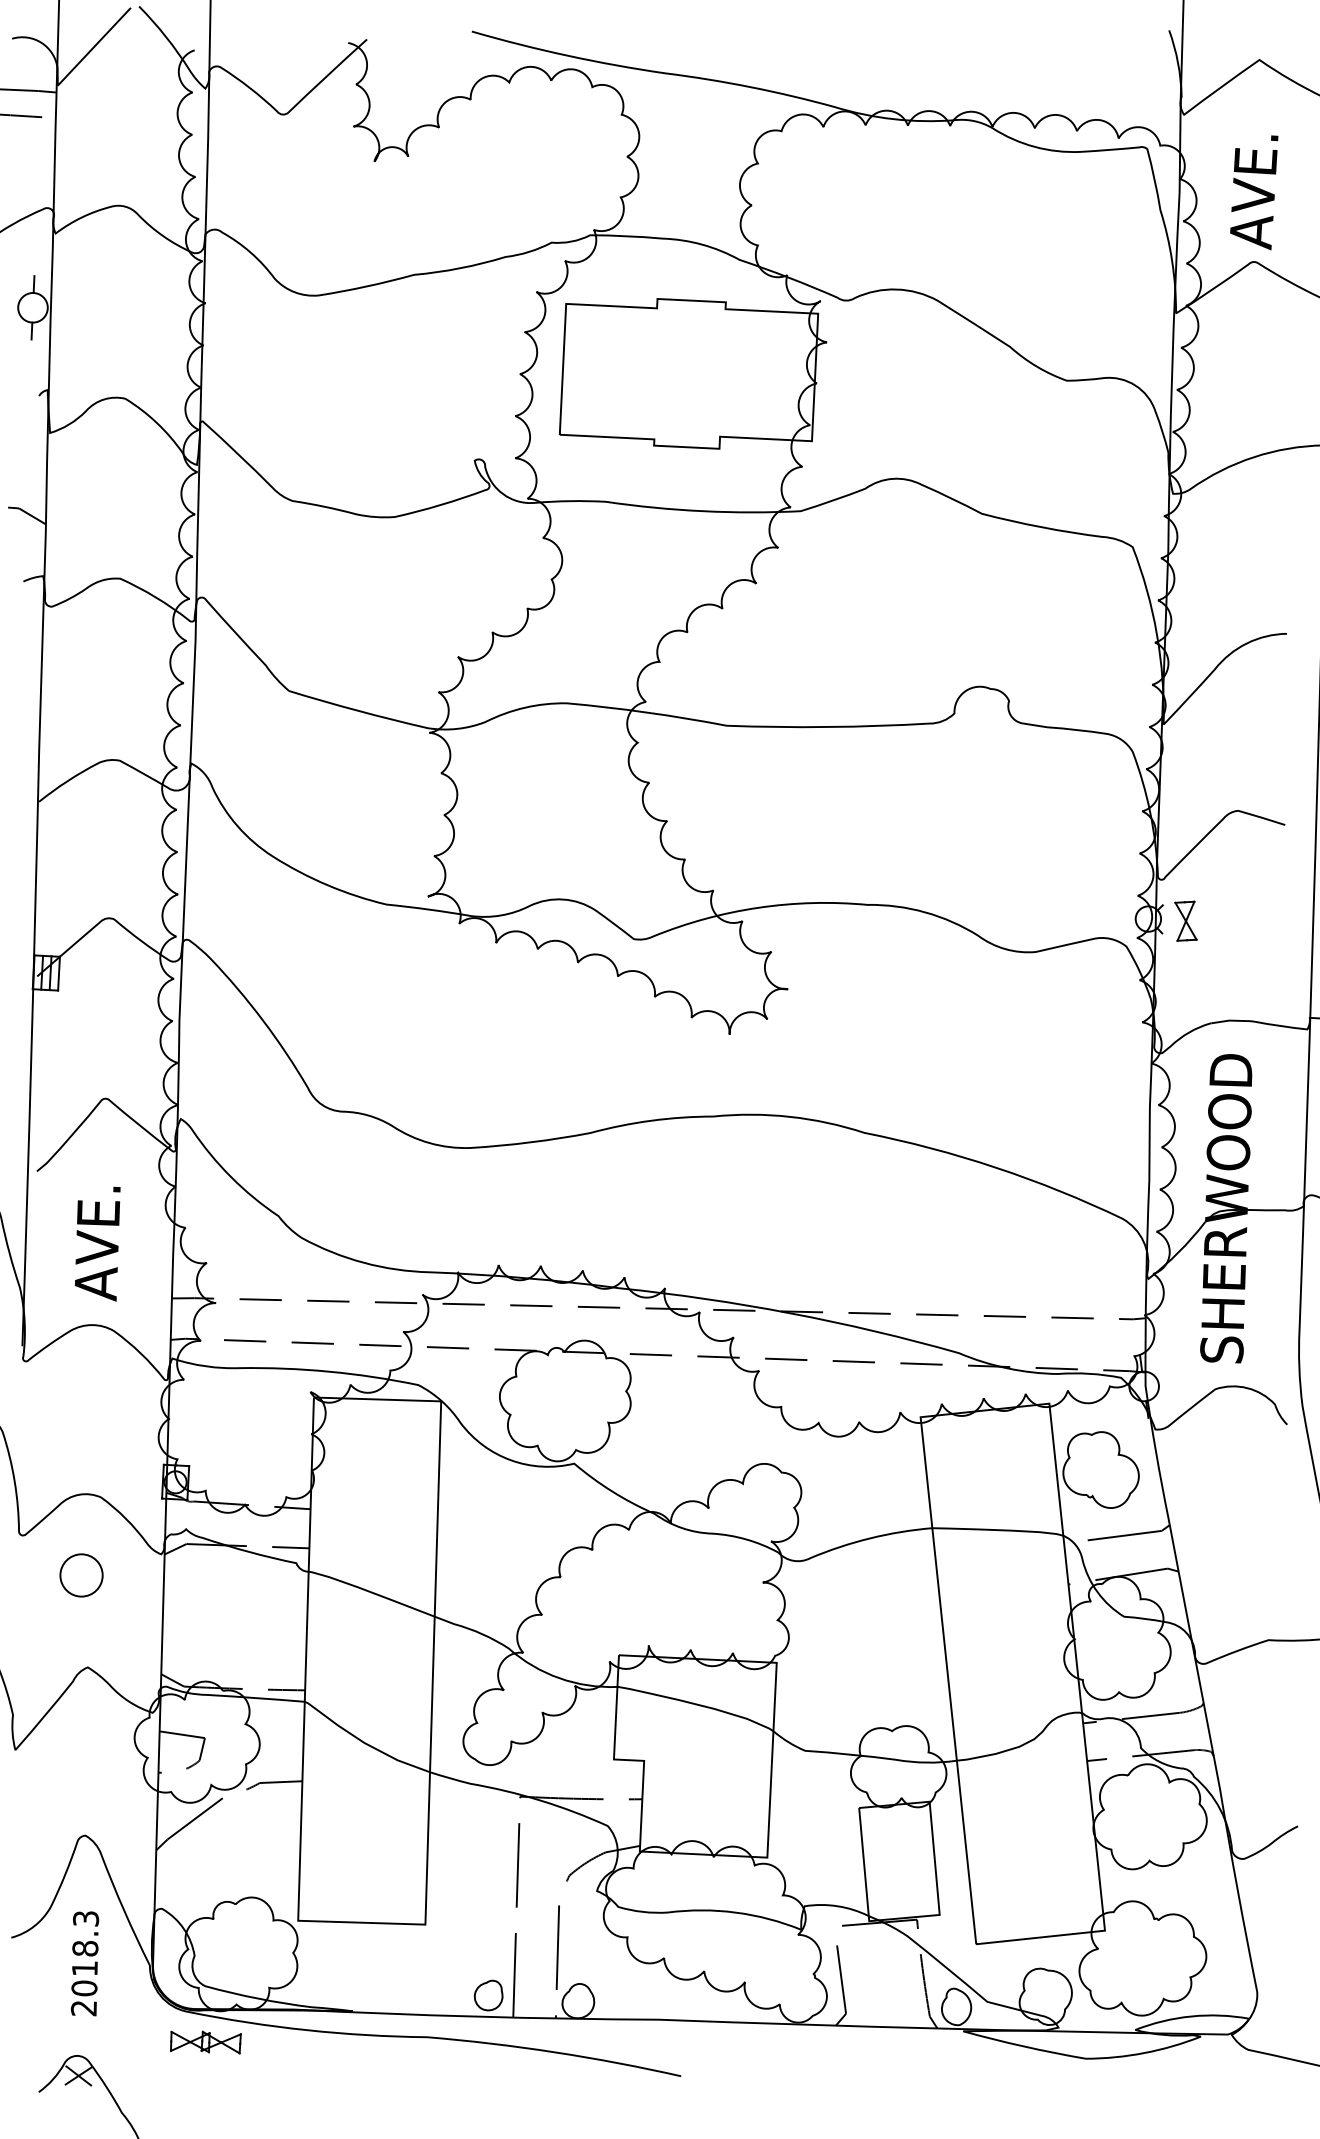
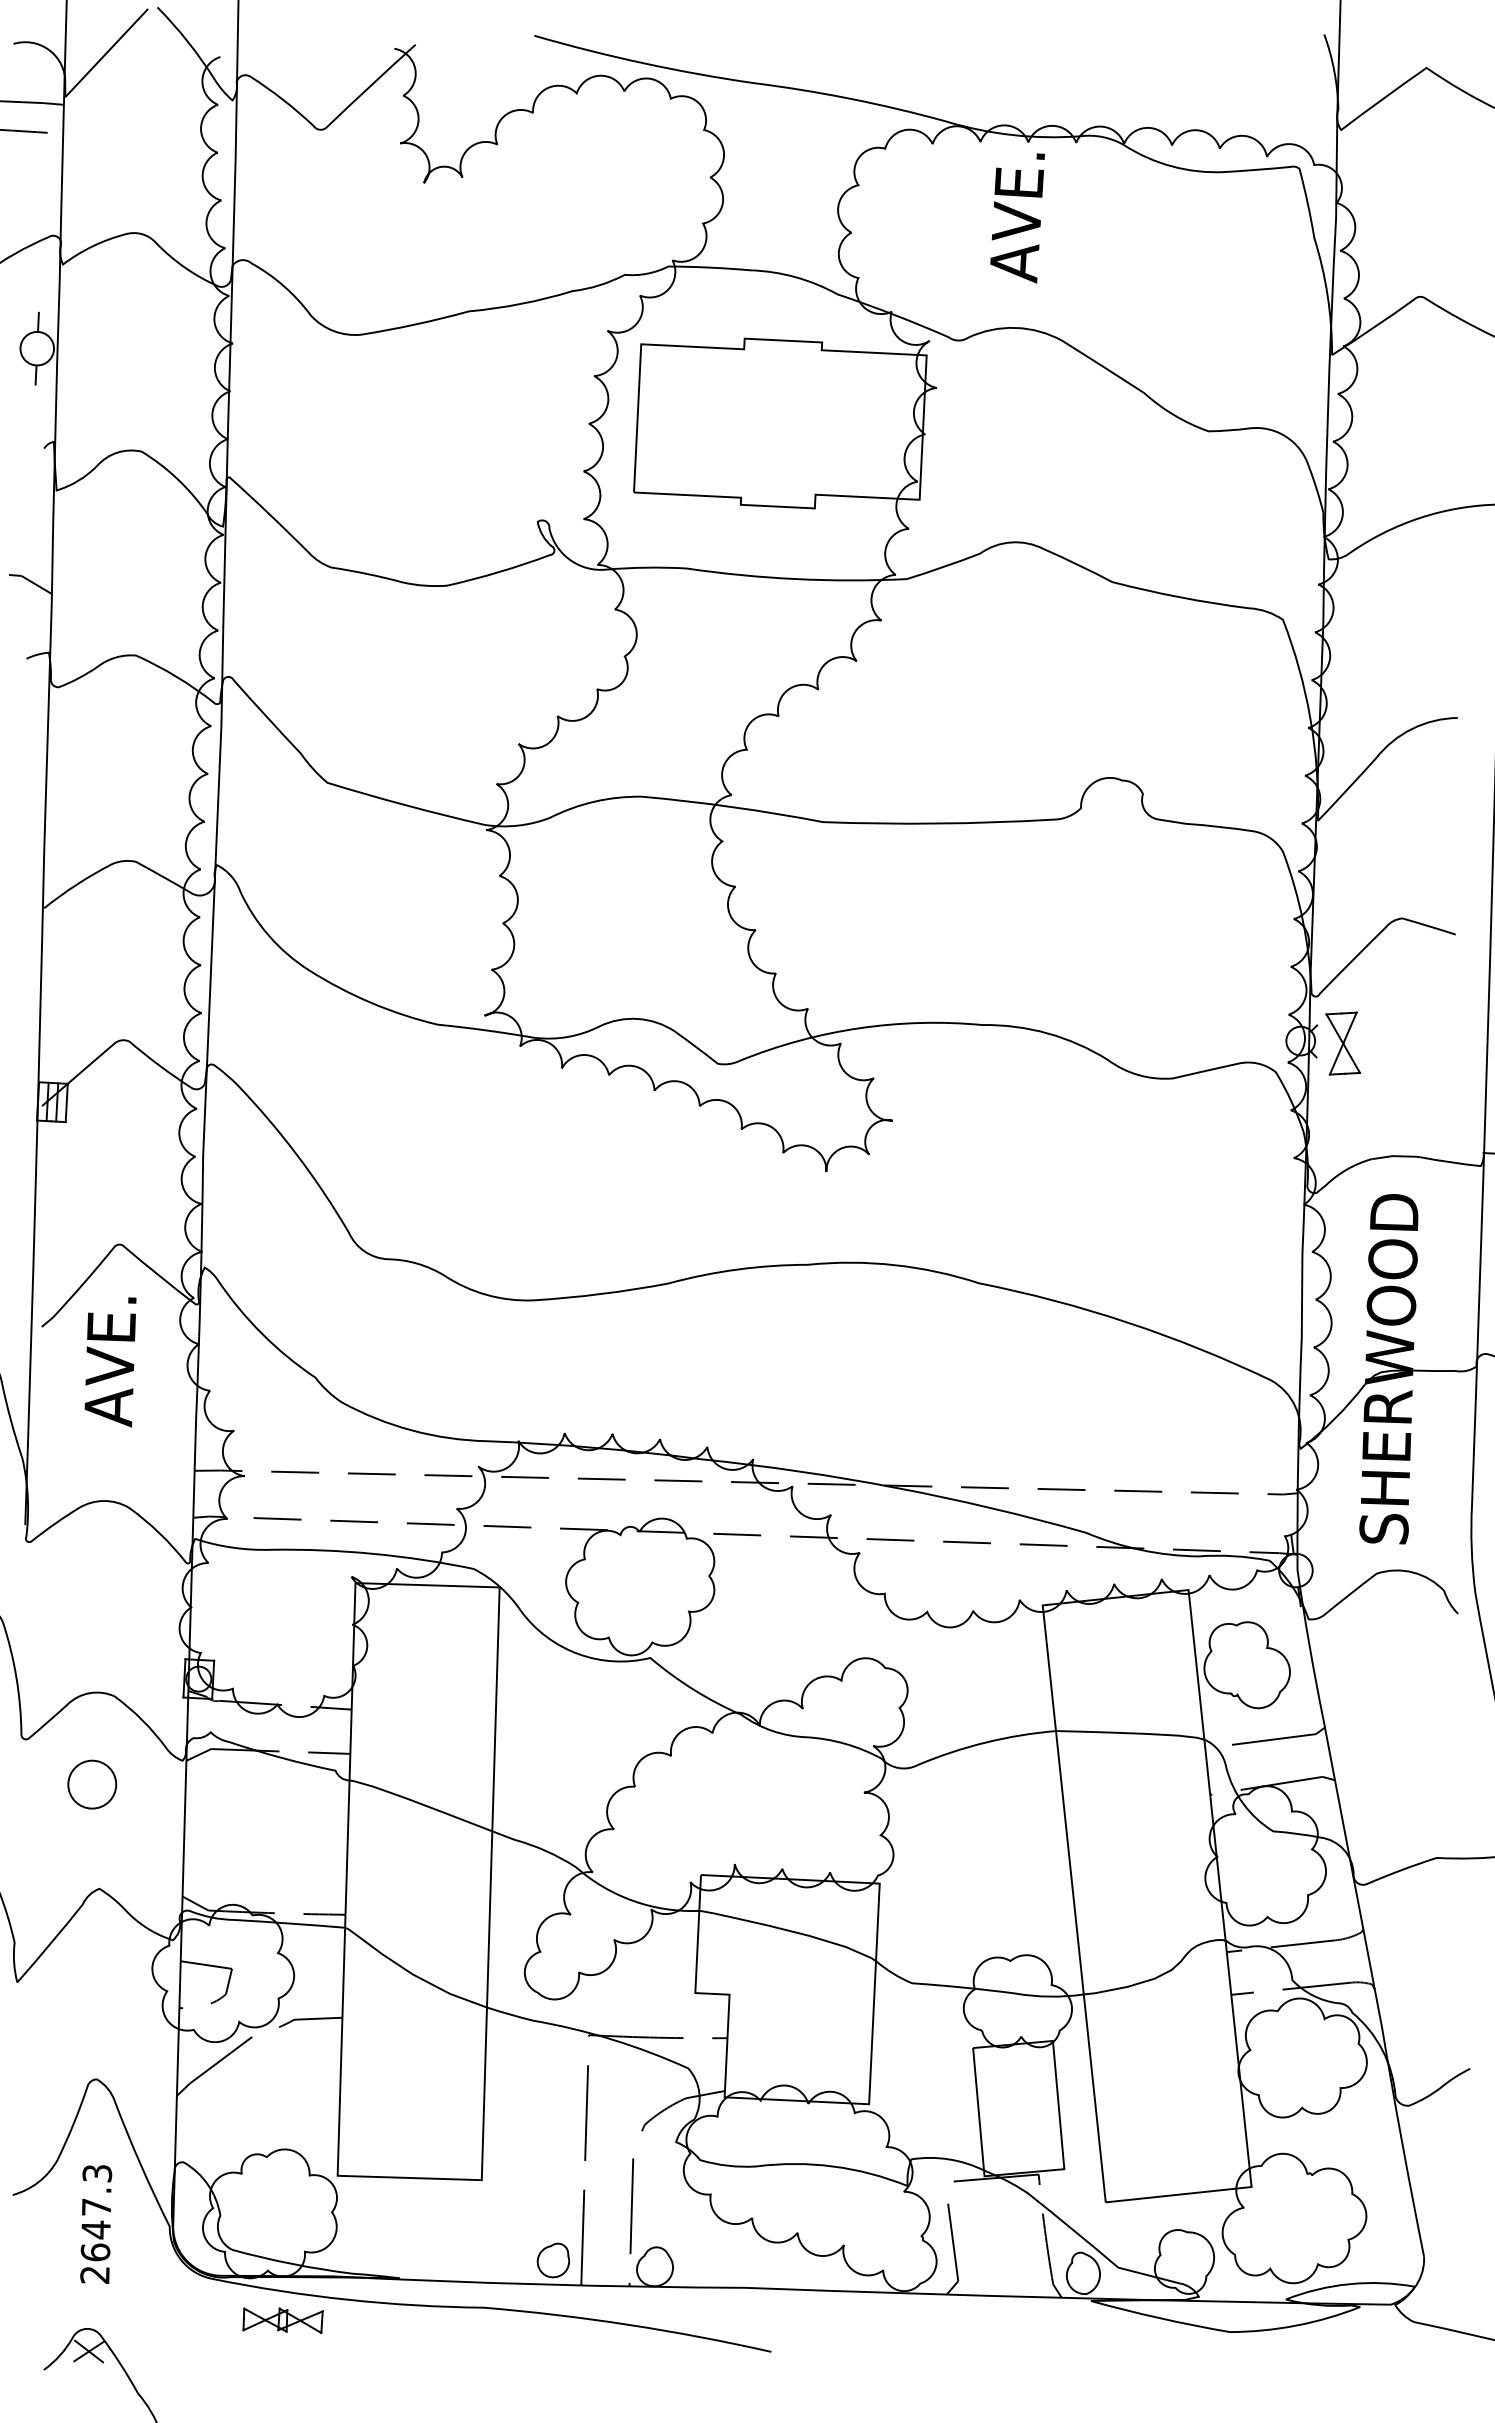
text: (1254, 192) -> (1017, 218), moved
part: (1186, 921) -> (1343, 1043), size x1.4
text: (97, 1244) -> (110, 1362), moved
text: (84, 1968) -> (95, 2229), 2018.3 -> 2647.3
part: (205, 2042) -> (282, 2320), moved

